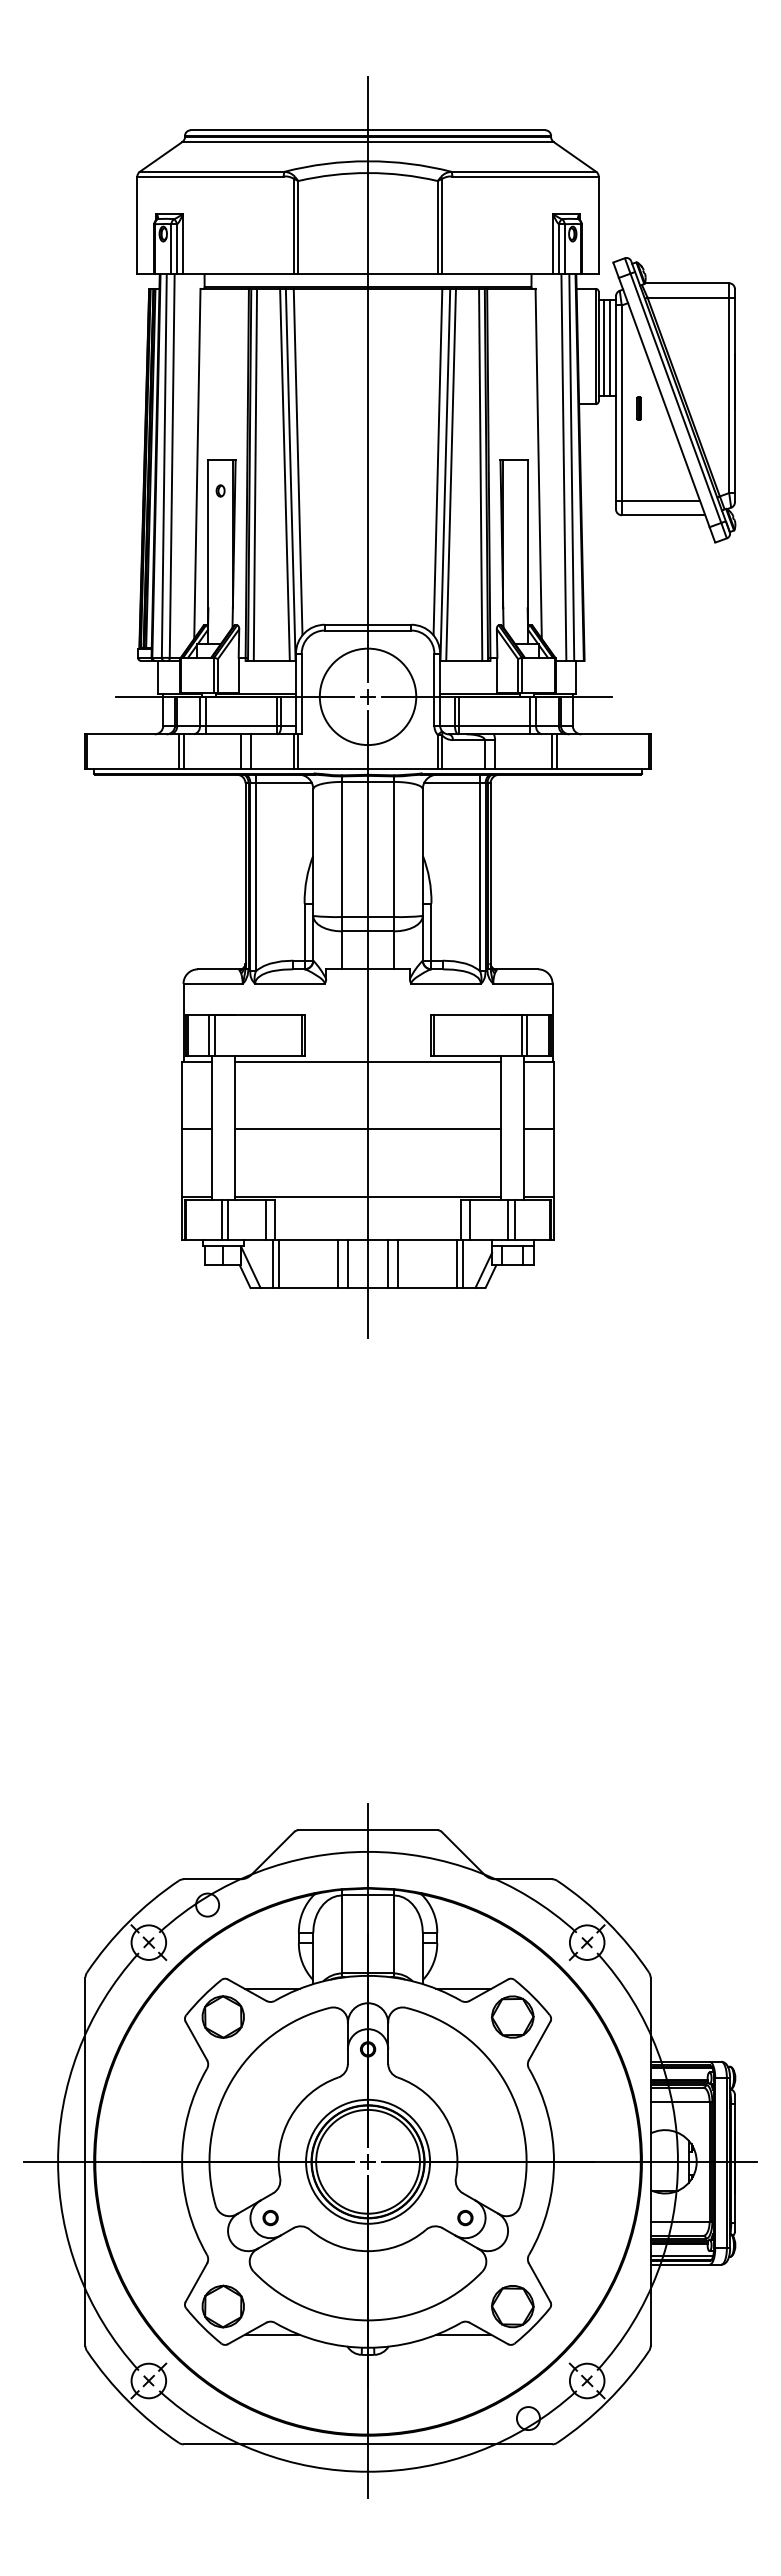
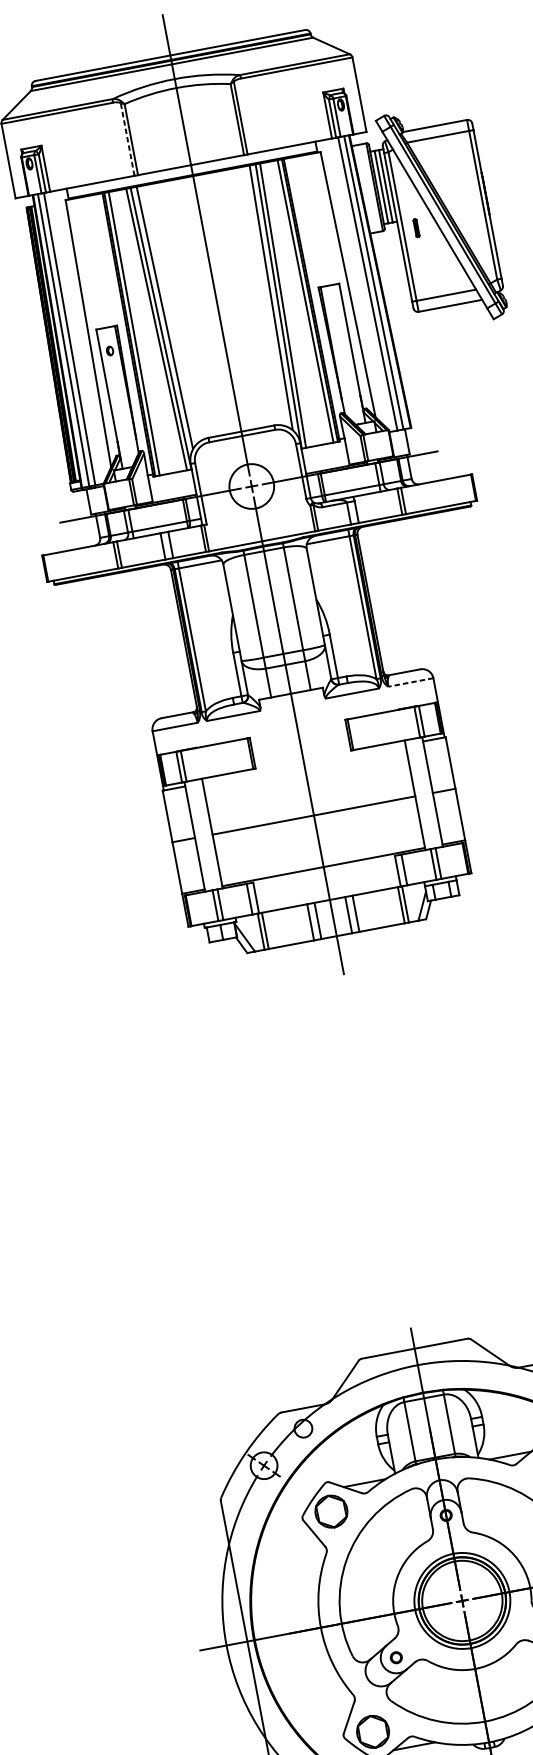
line: (293, 226) -> (127, 139), solid -> dashed
circle: (367, 696) -> (251, 486), size x0.6
line: (522, 983) -> (410, 682), solid -> dashed
line: (367, 1061) -> (303, 763), removed

